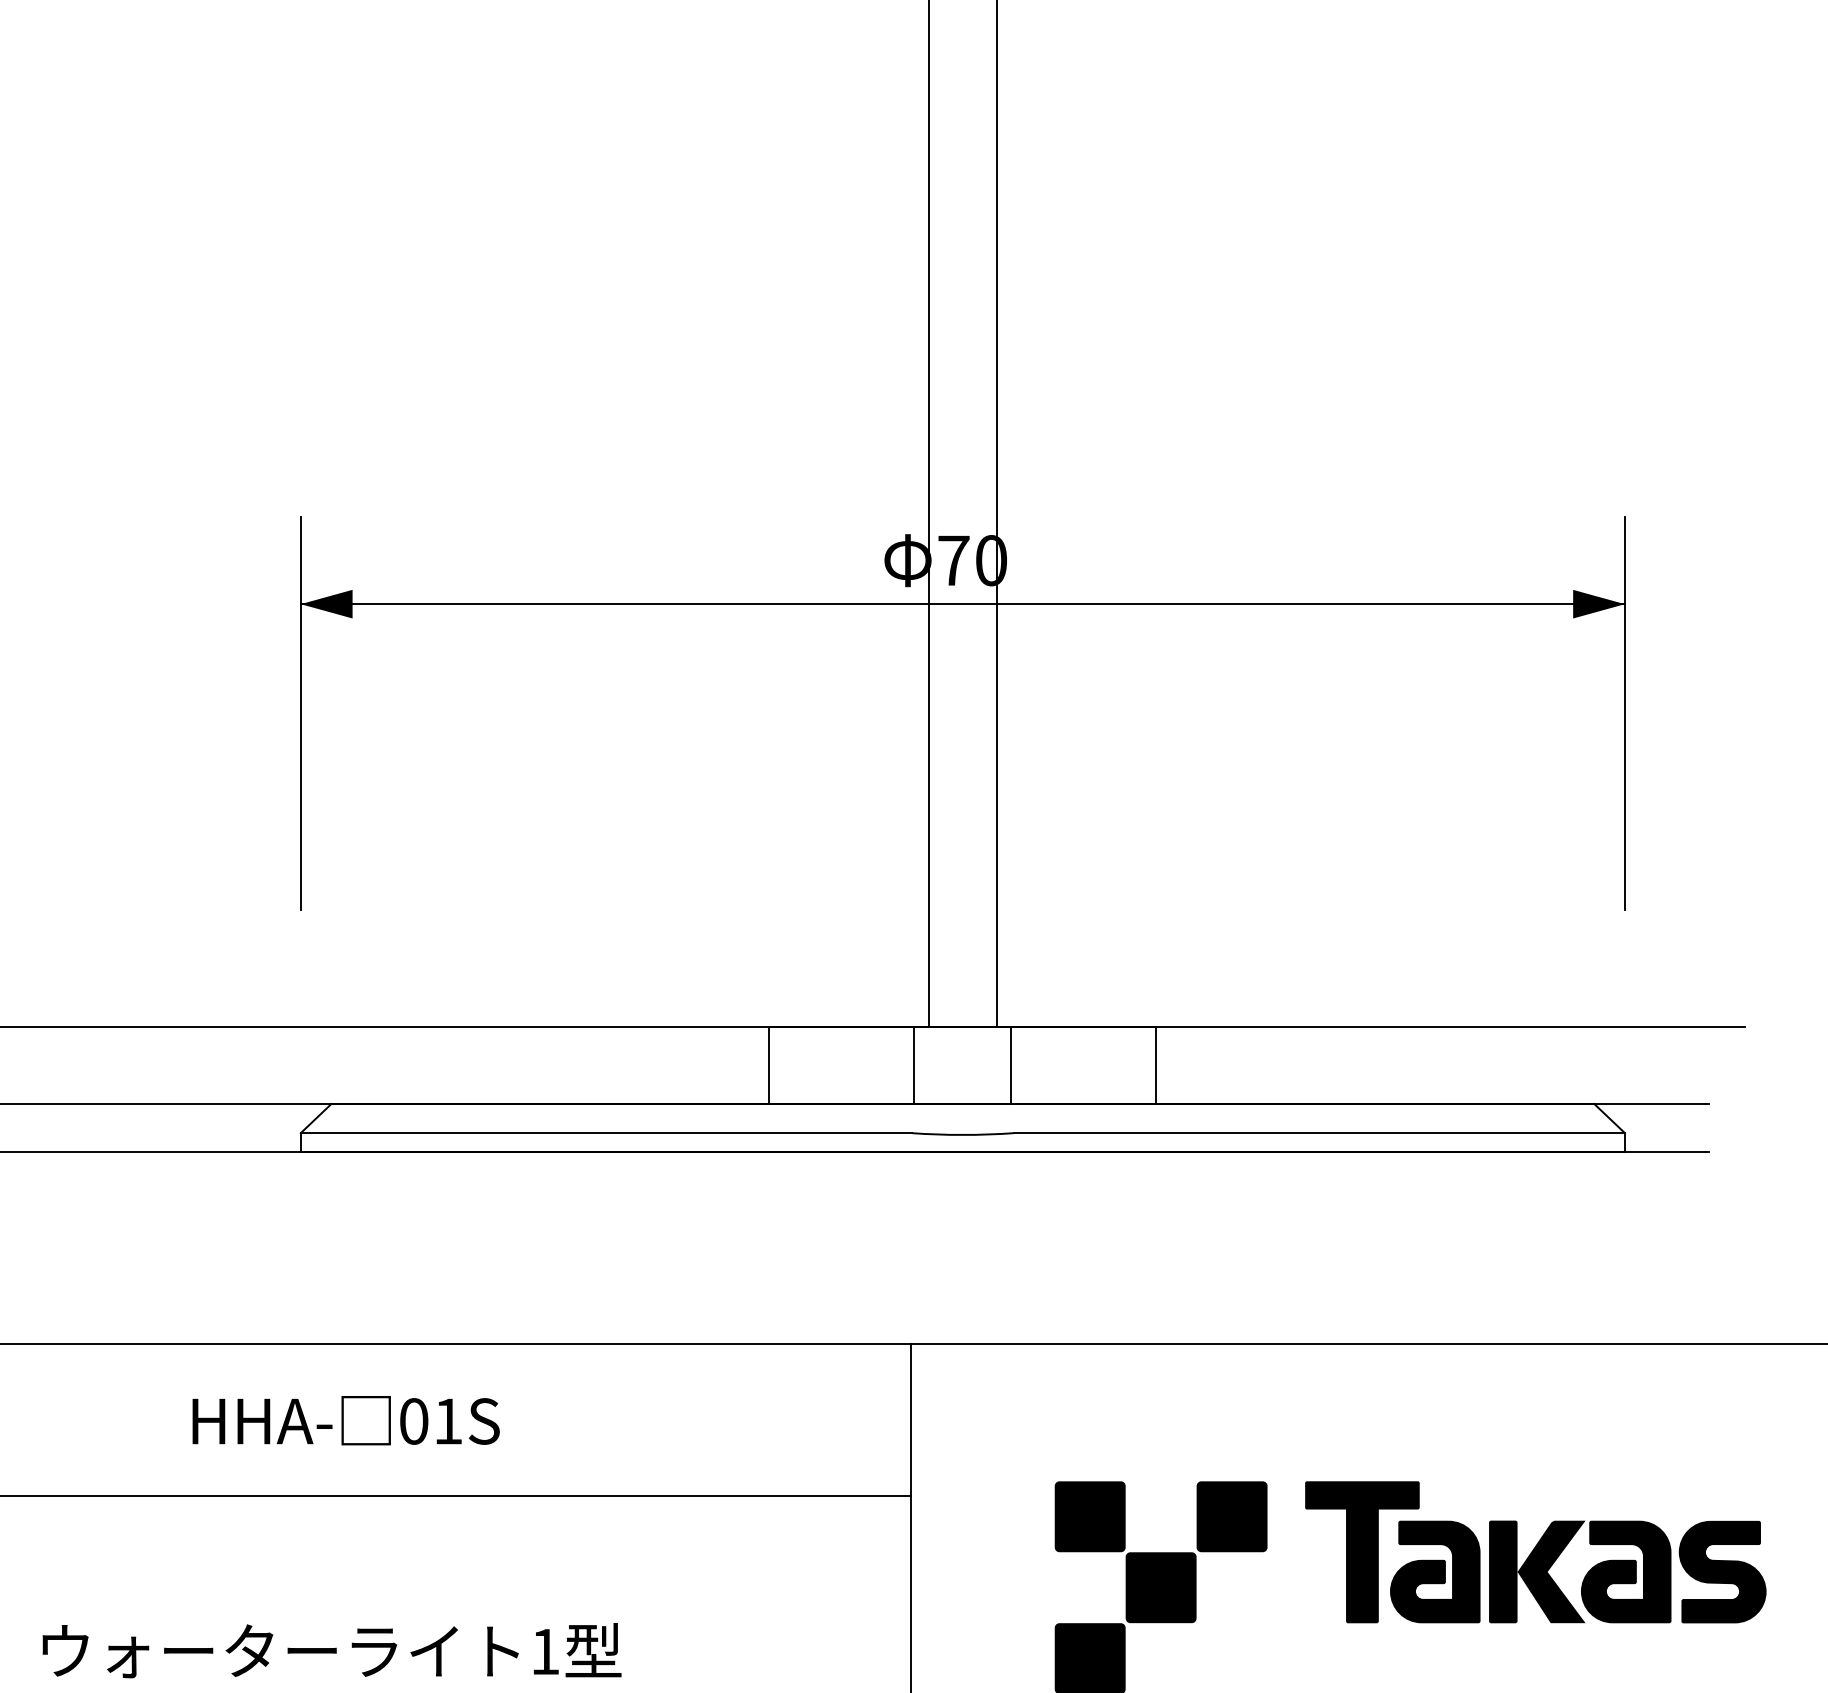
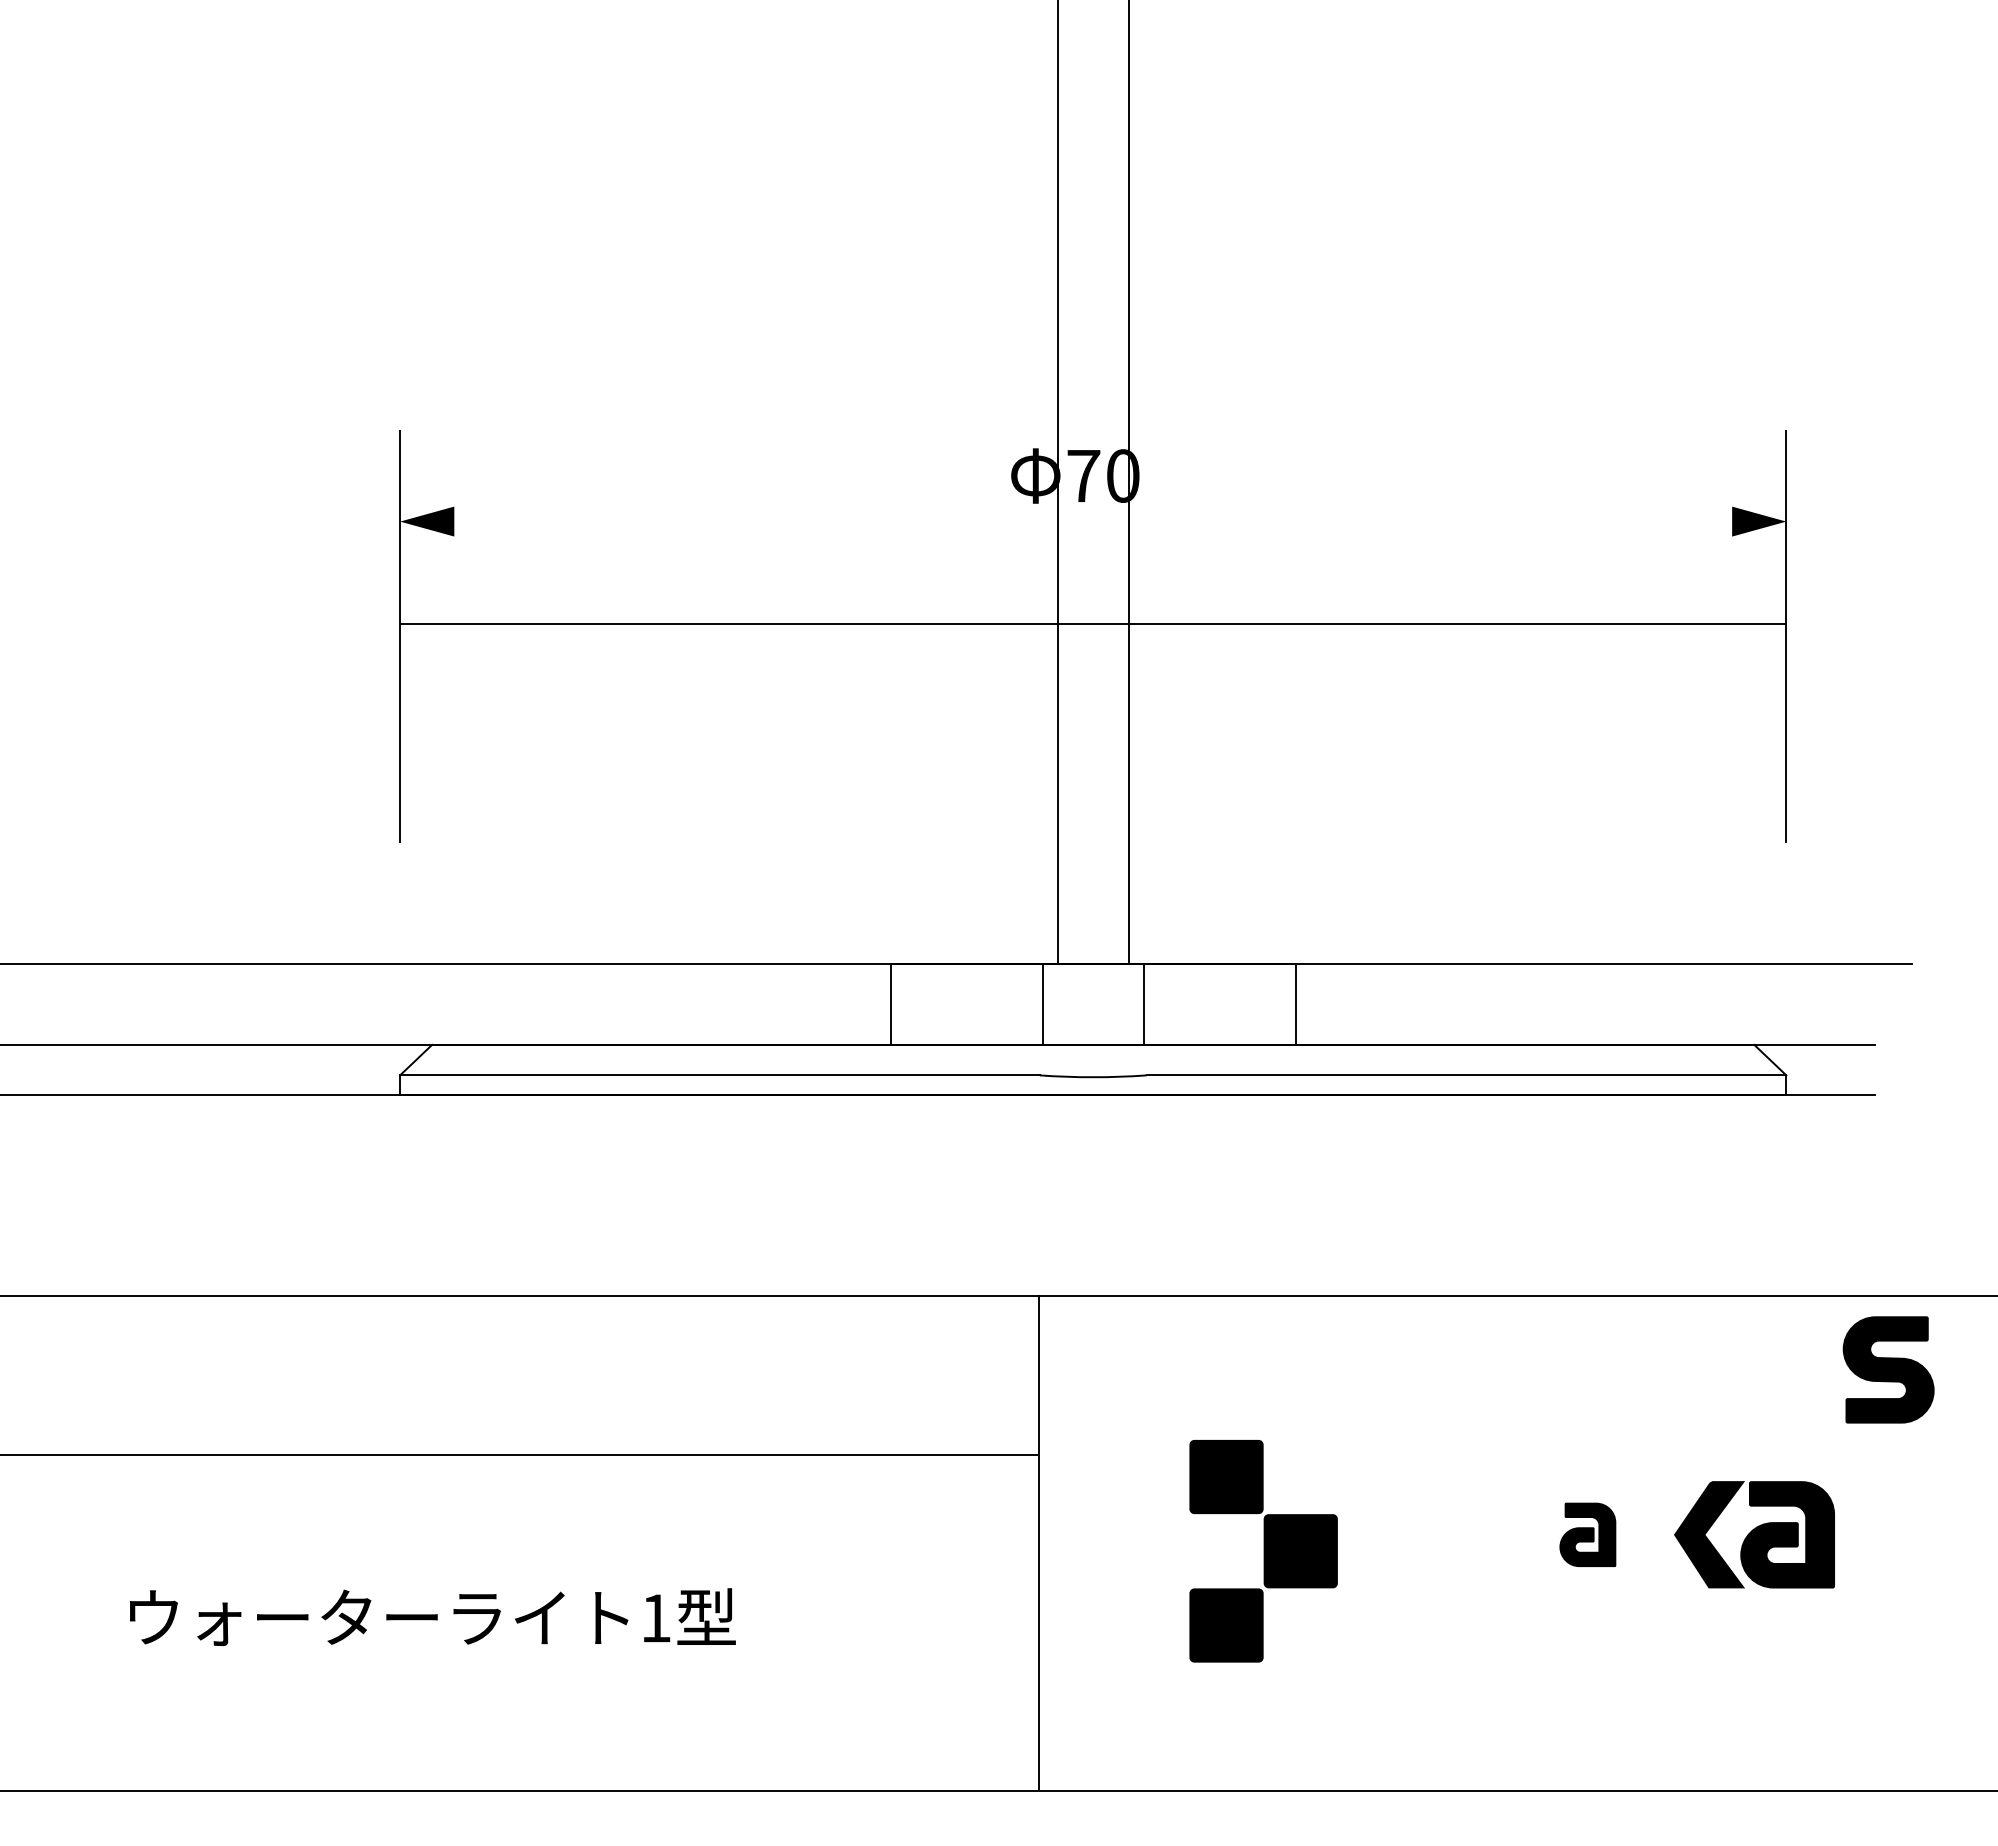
line: (963, 604) -> (1093, 623), moved
part: (346, 1420) -> (447, 1376), removed
fill: (1231, 1516) -> (1374, 1476), removed
fill: (1362, 1551) -> (1511, 1513), removed
part: (1434, 1571) -> (1587, 1534), size x0.6
fill: (1502, 1571) -> (1658, 1534), removed
part: (1722, 1571) -> (1888, 1369), moved

